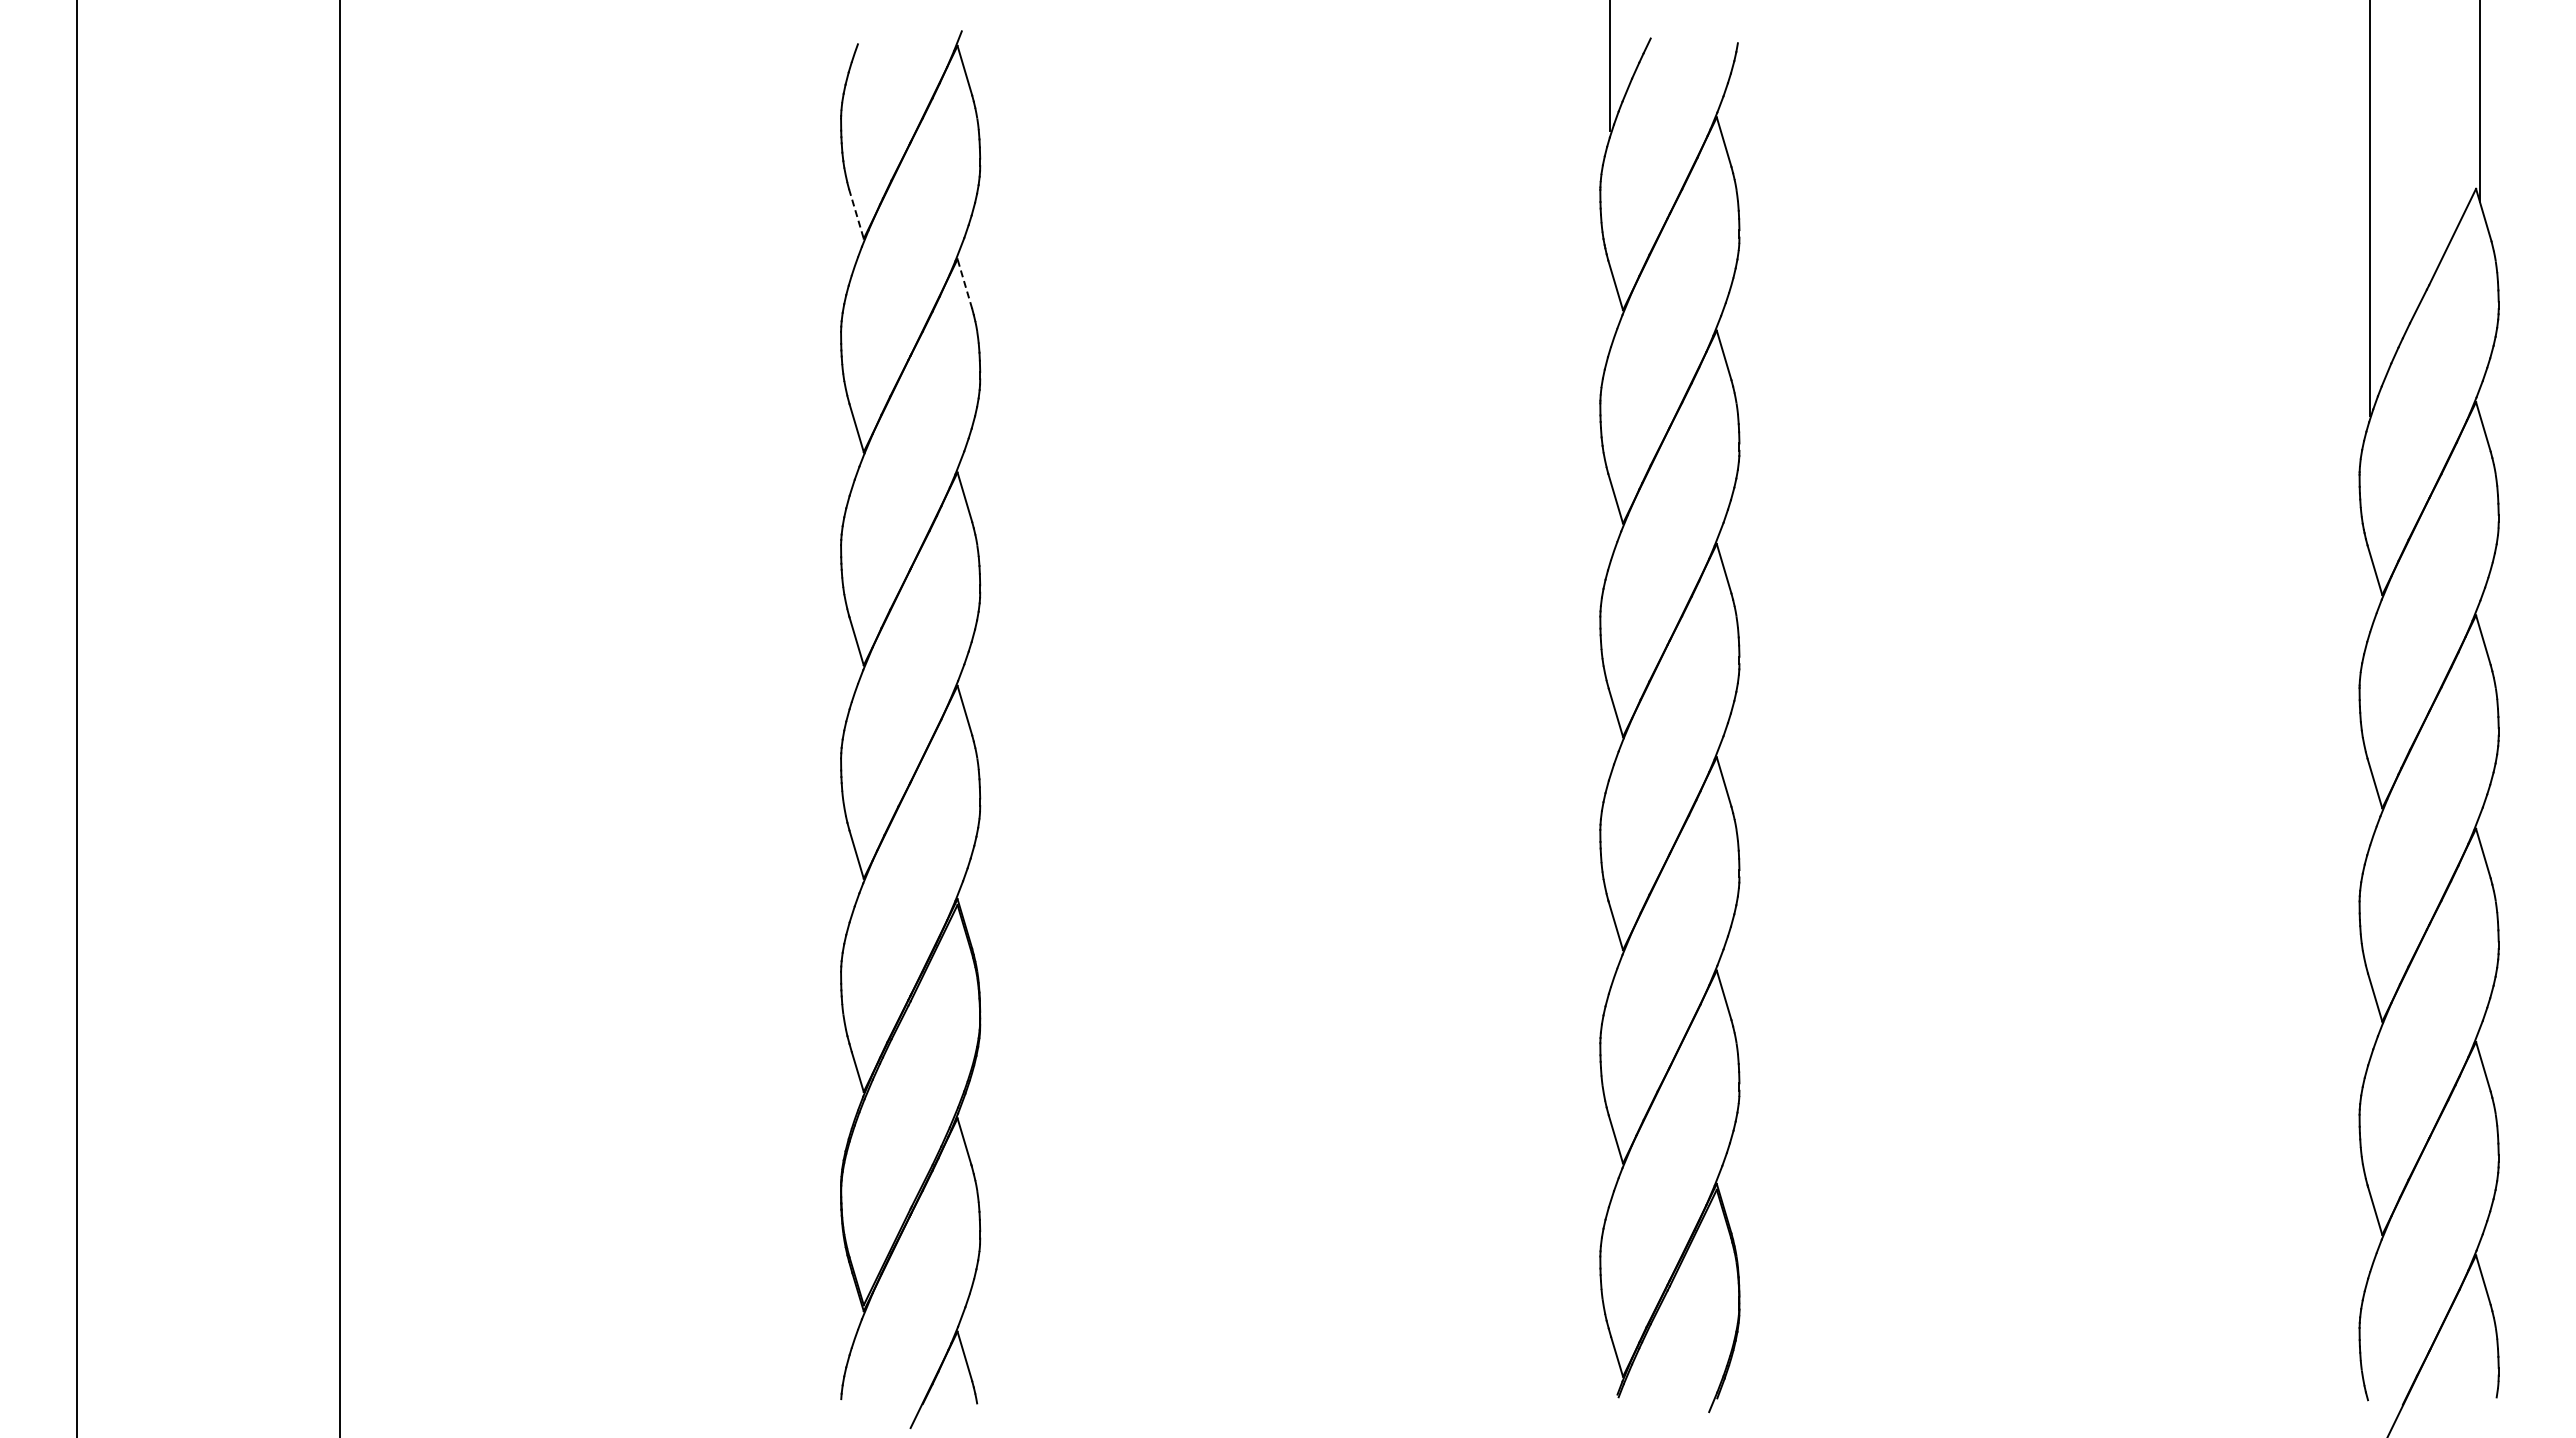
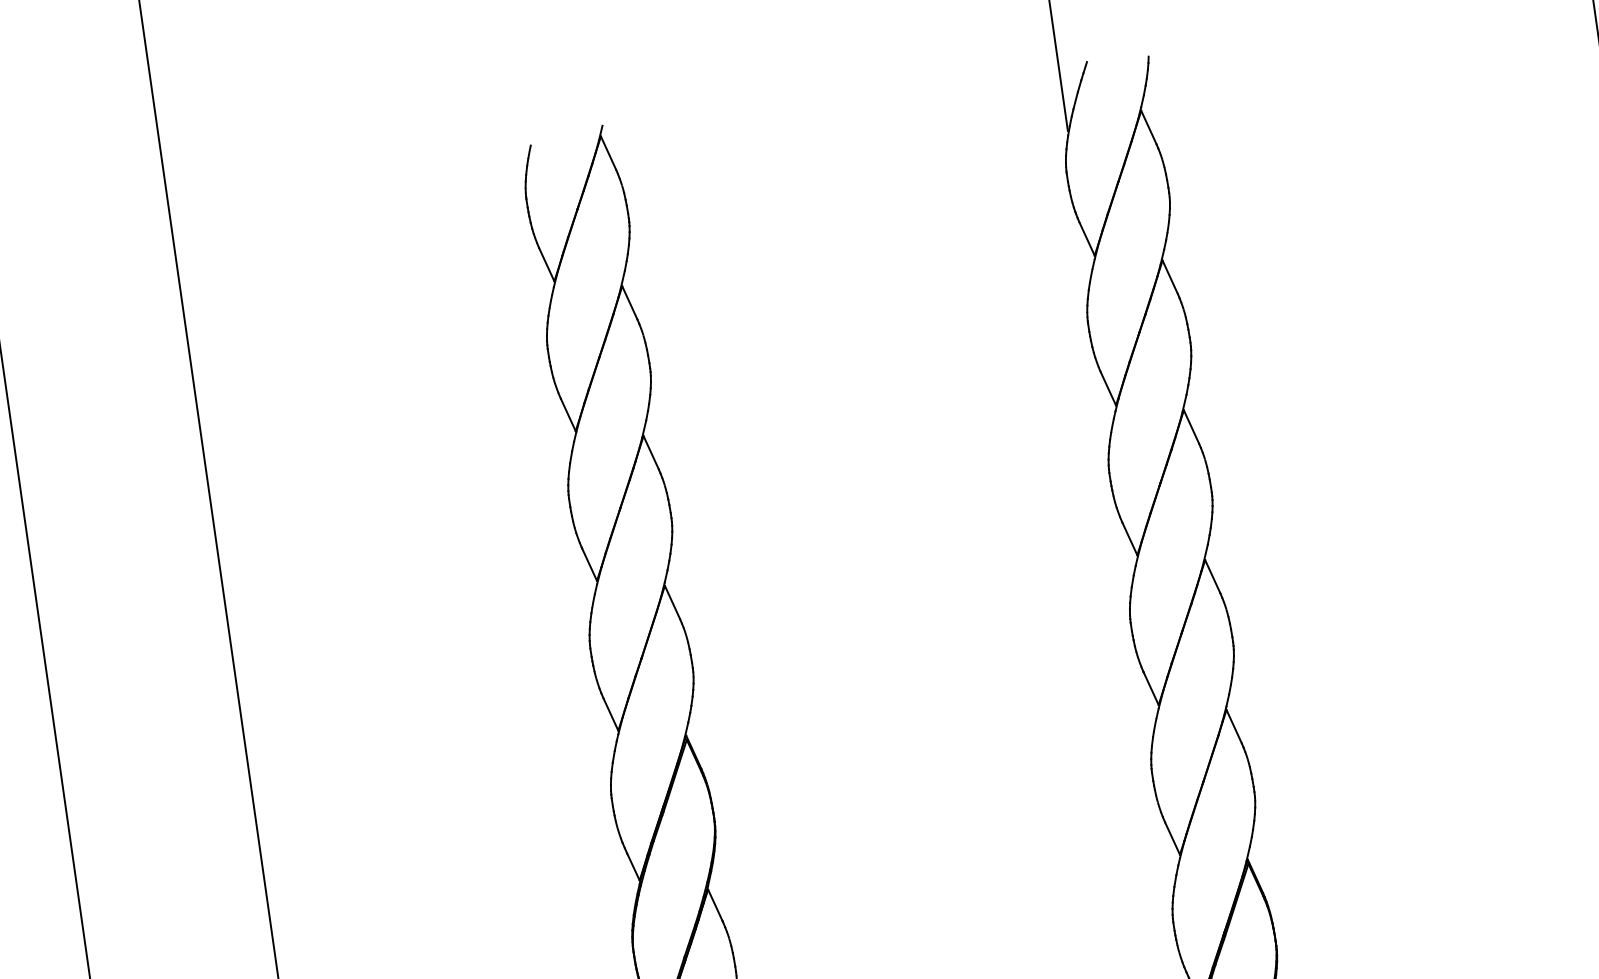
line: (856, 213) -> (546, 264), dashed -> solid
line: (964, 284) -> (629, 303), dashed -> solid

